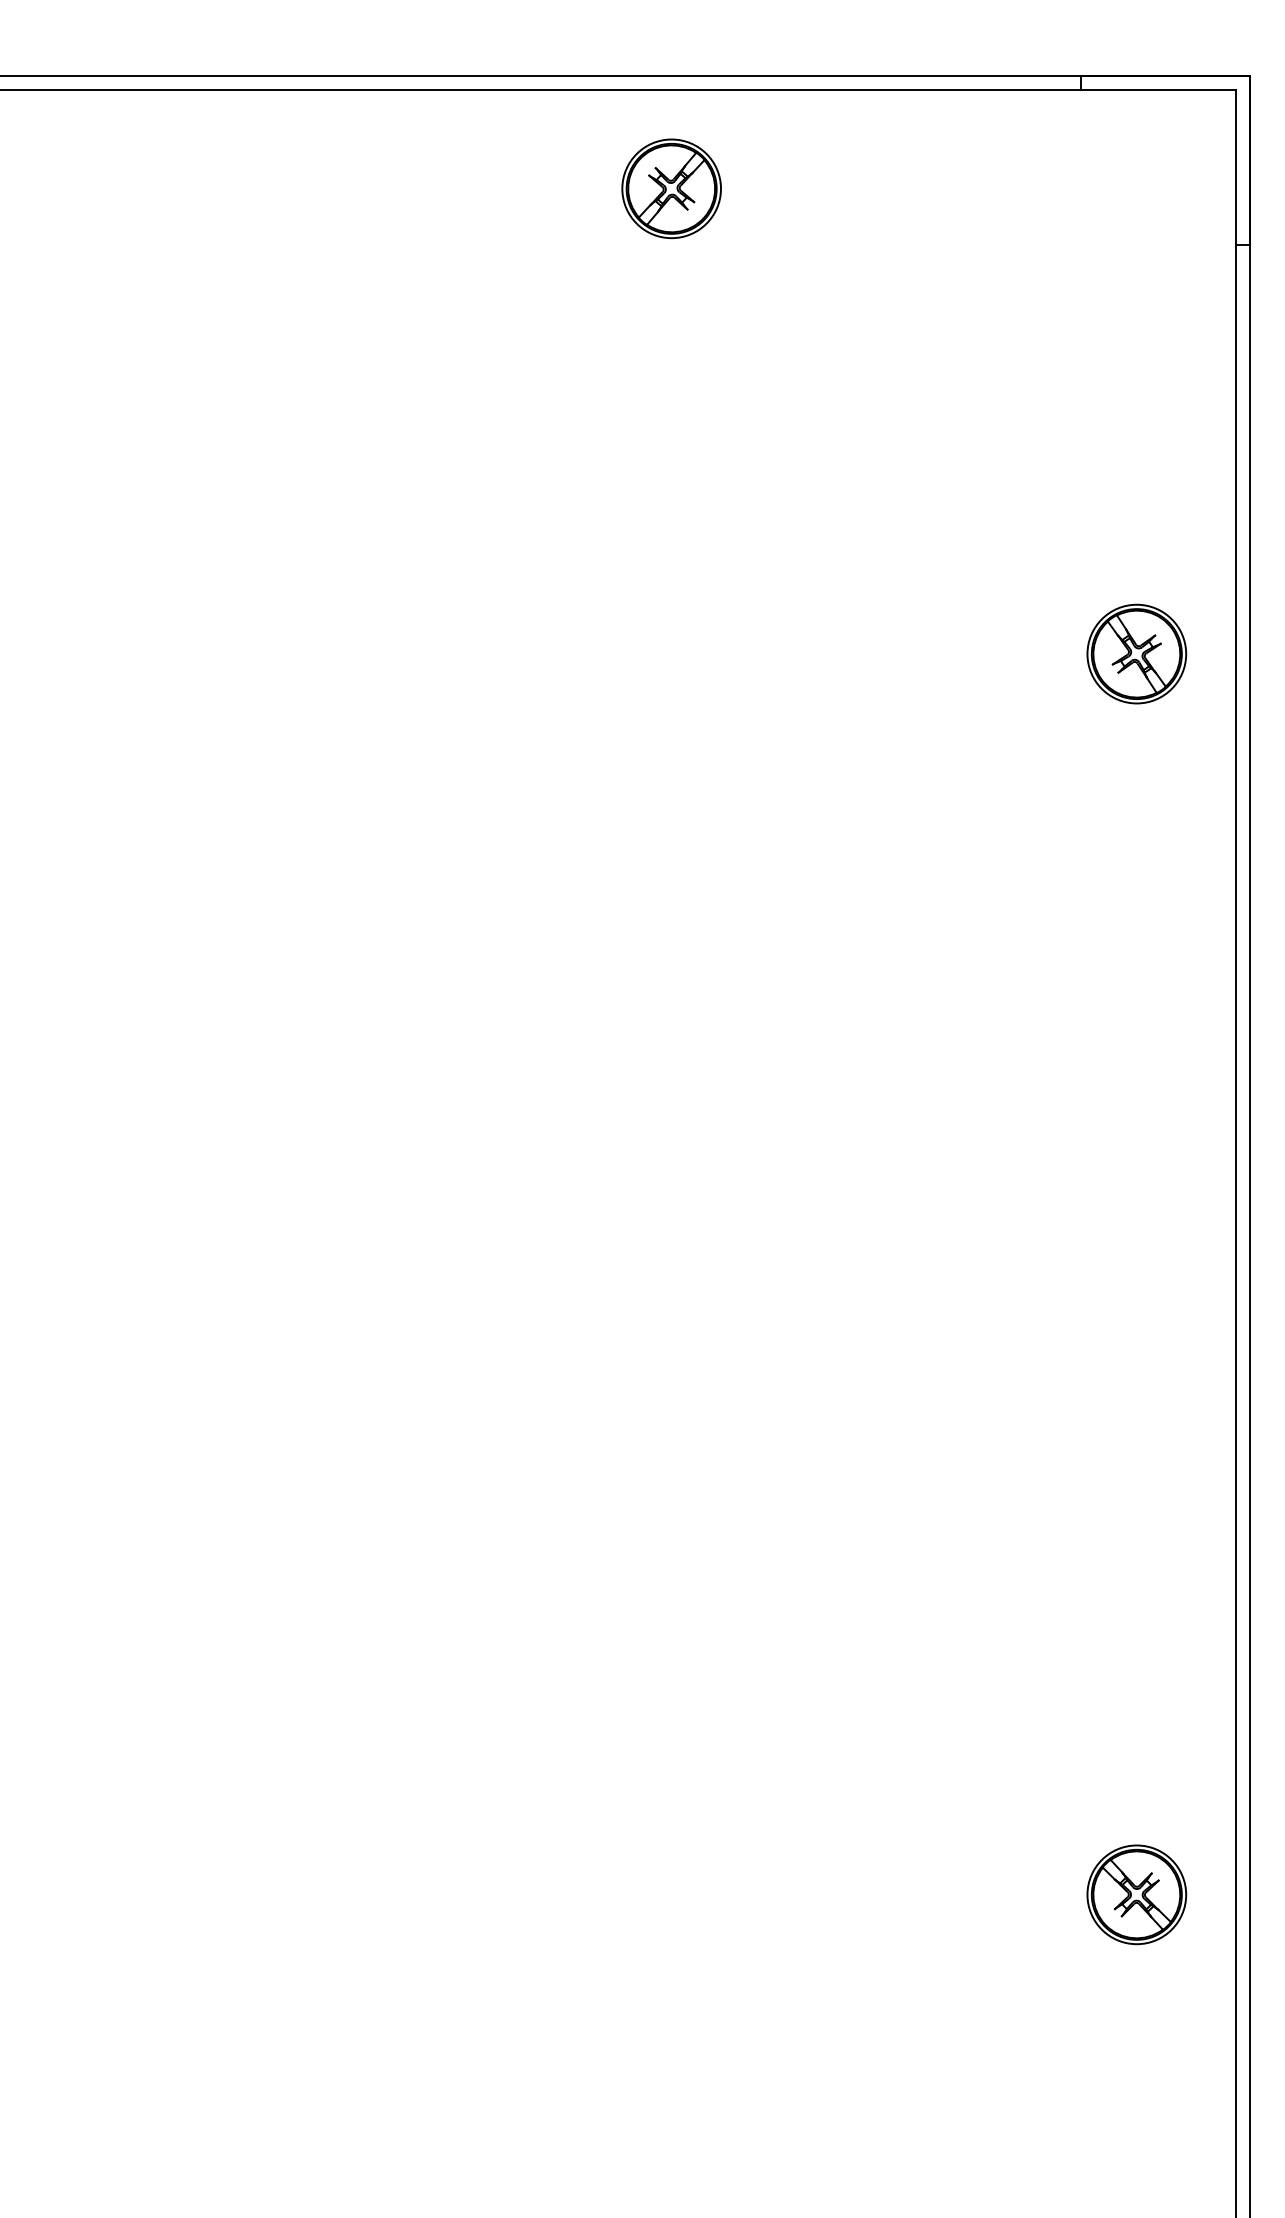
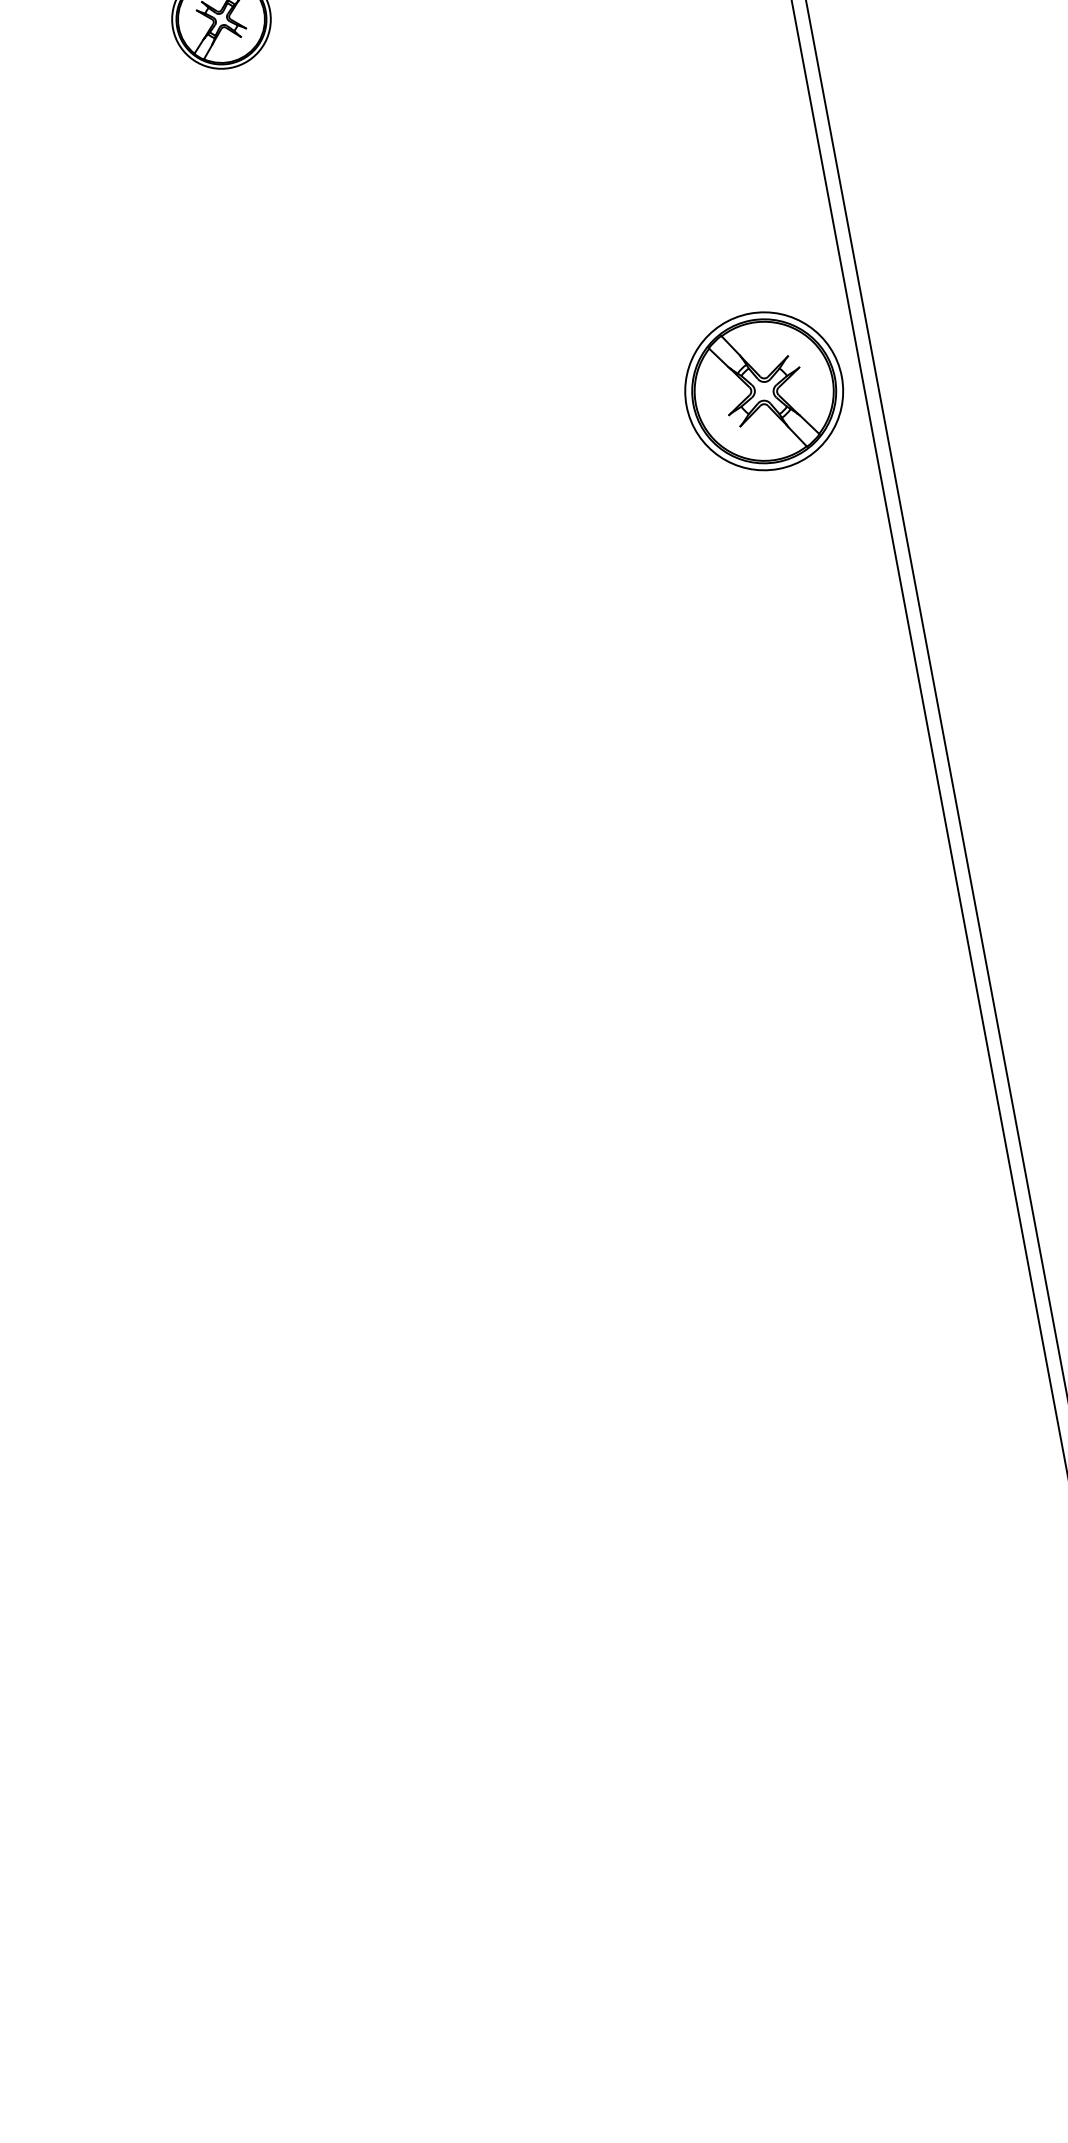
part: (1136, 653) -> (763, 390), size x1.6
part: (1136, 1894) -> (992, 1610), removed

